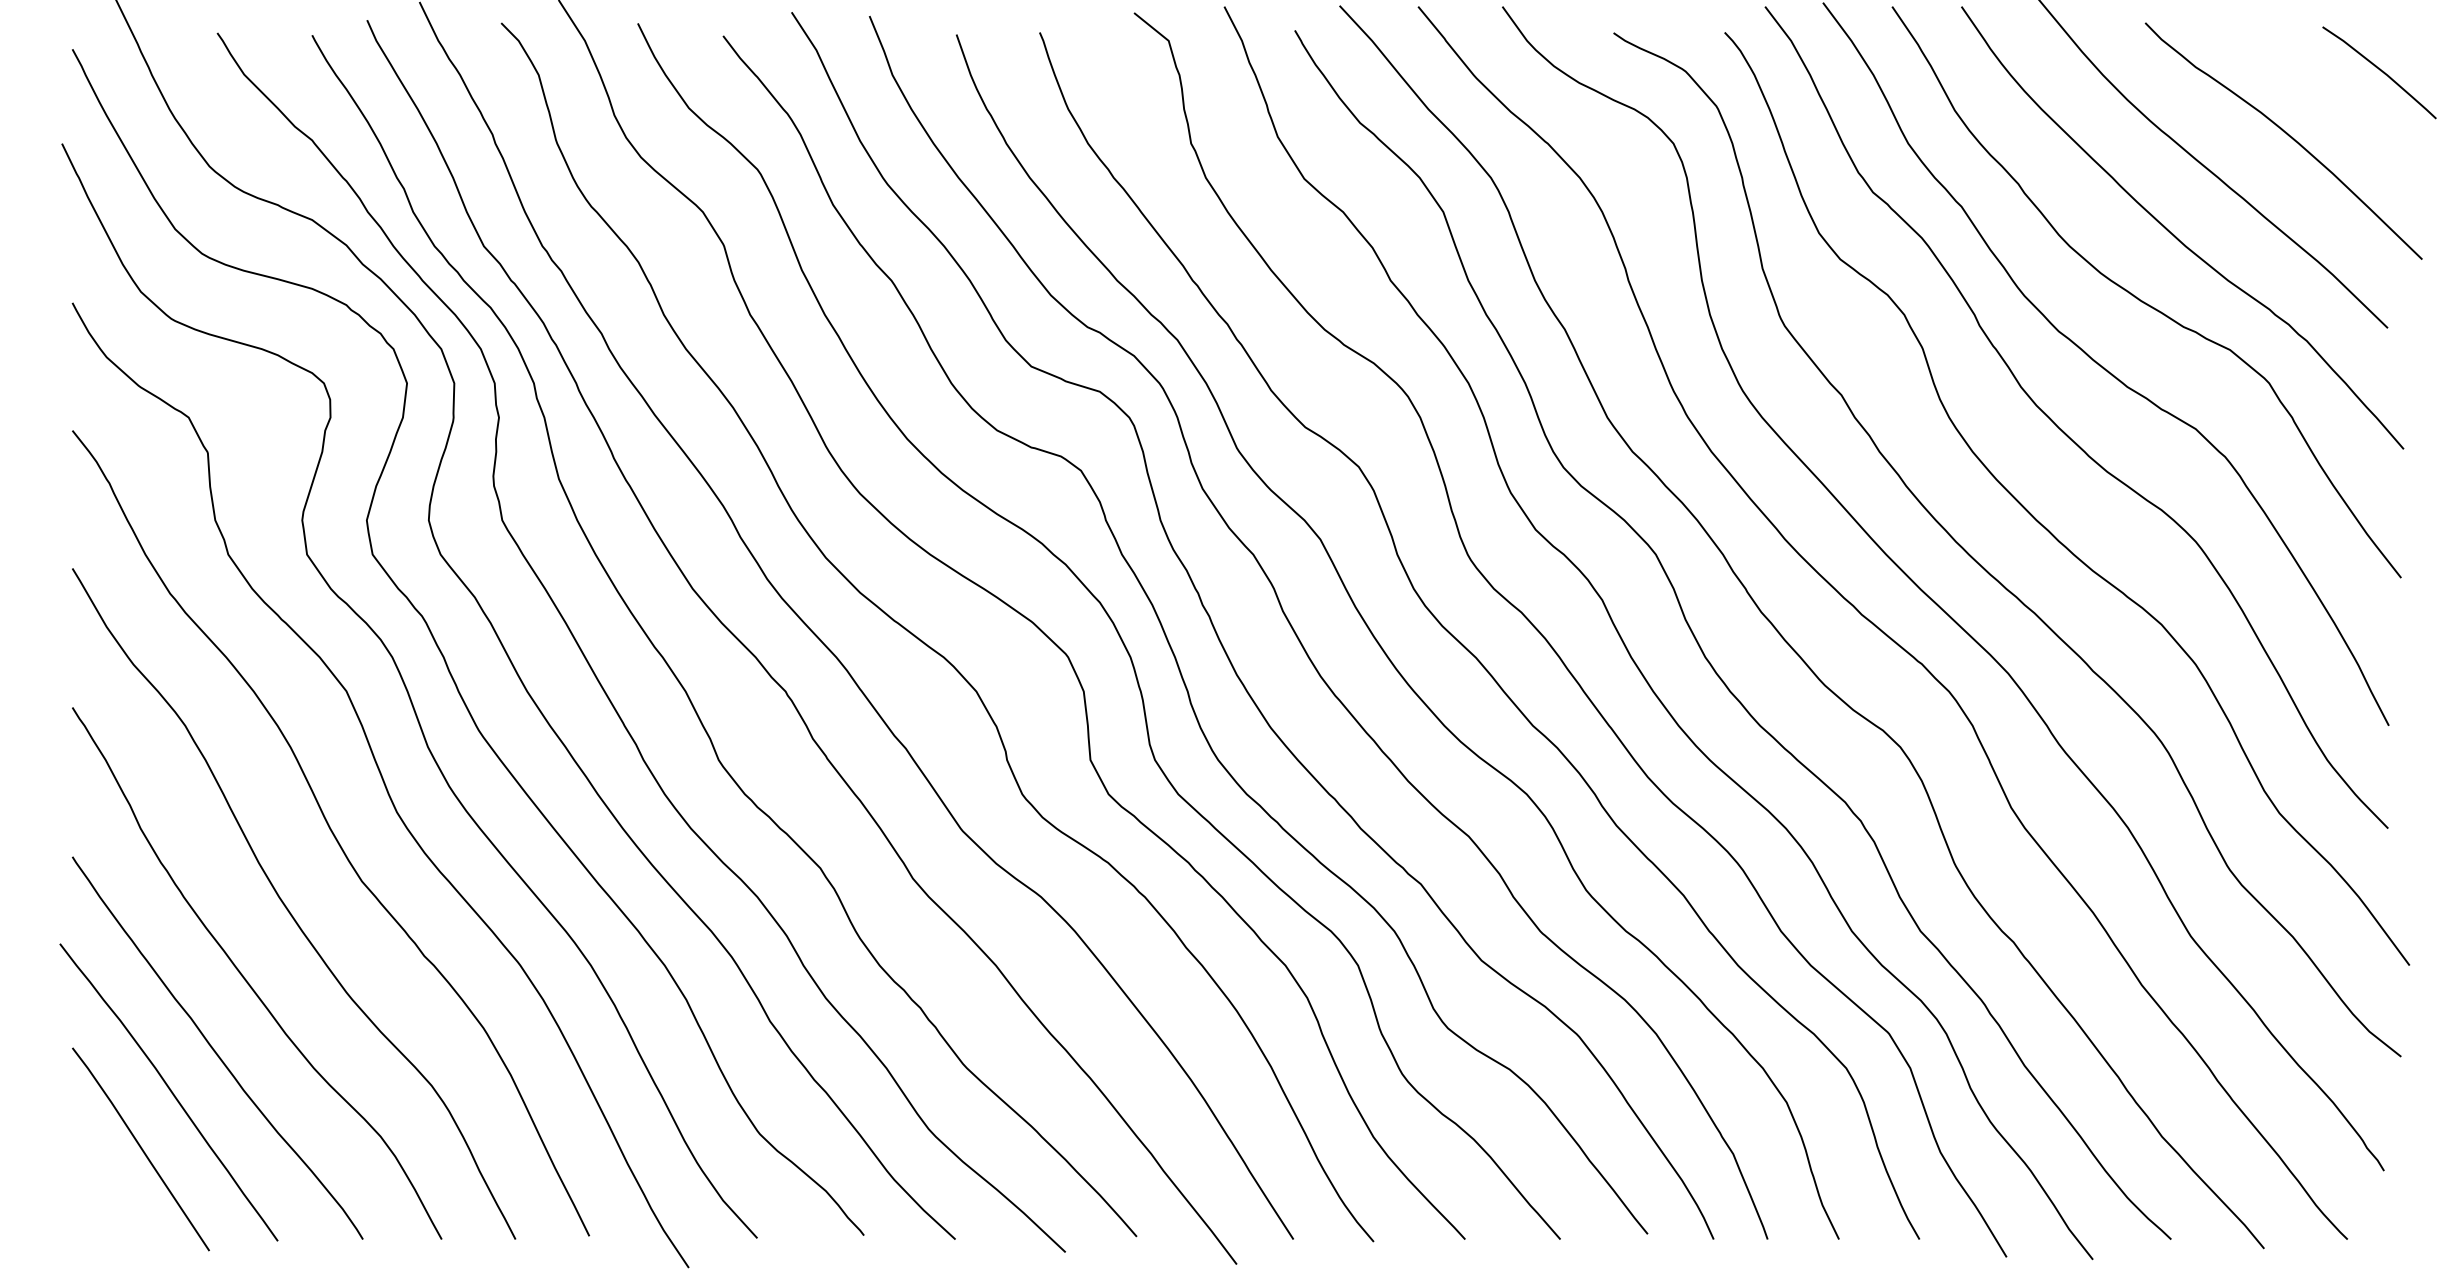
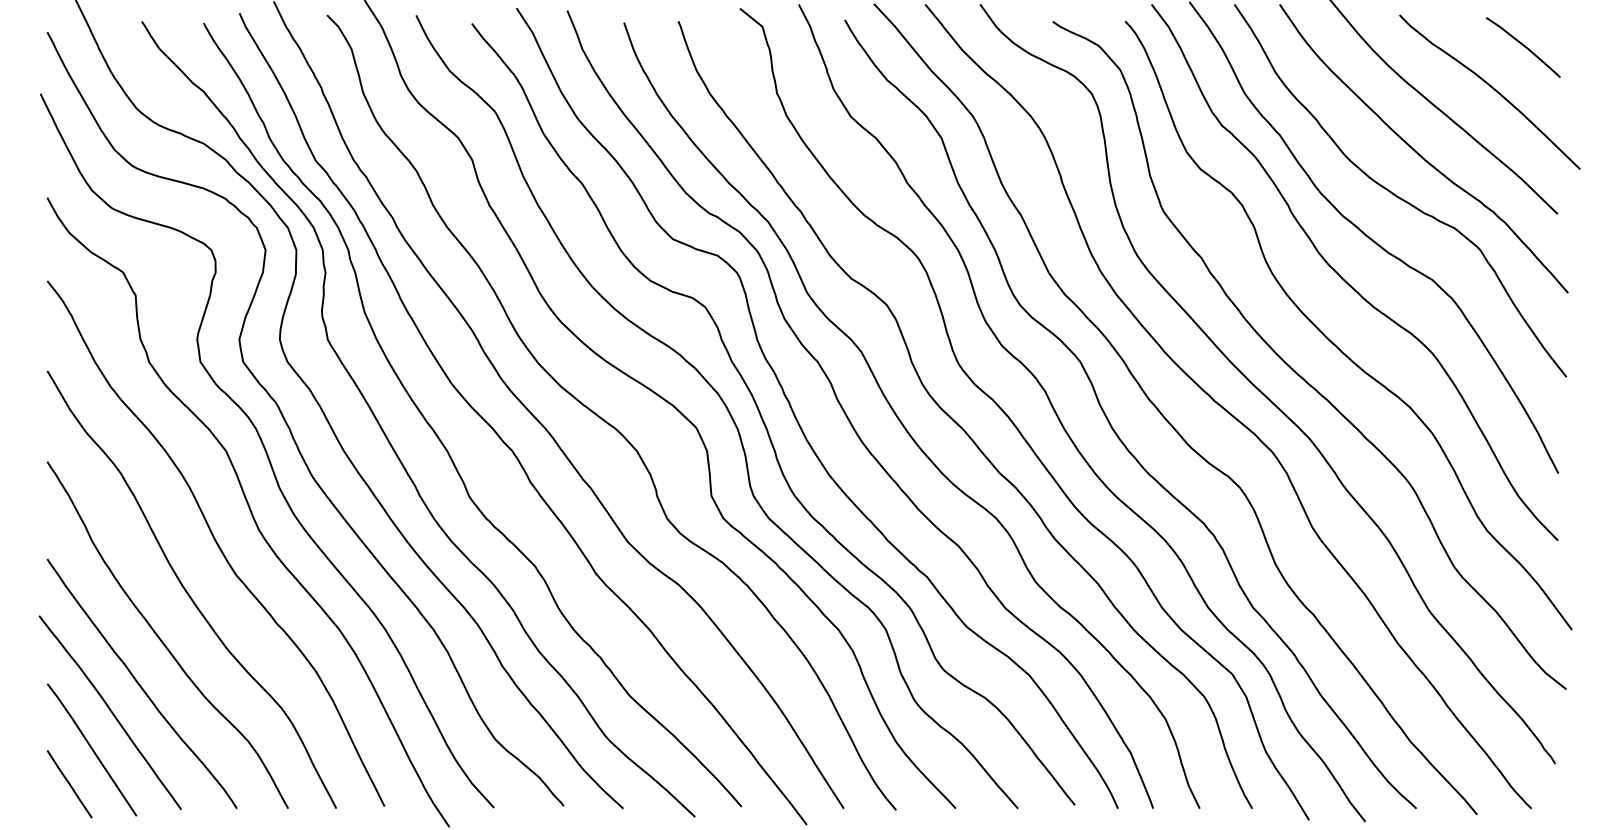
curve: (2379, 71) -> (1523, 46), moved
line: (106, 1202) -> (69, 784), added

